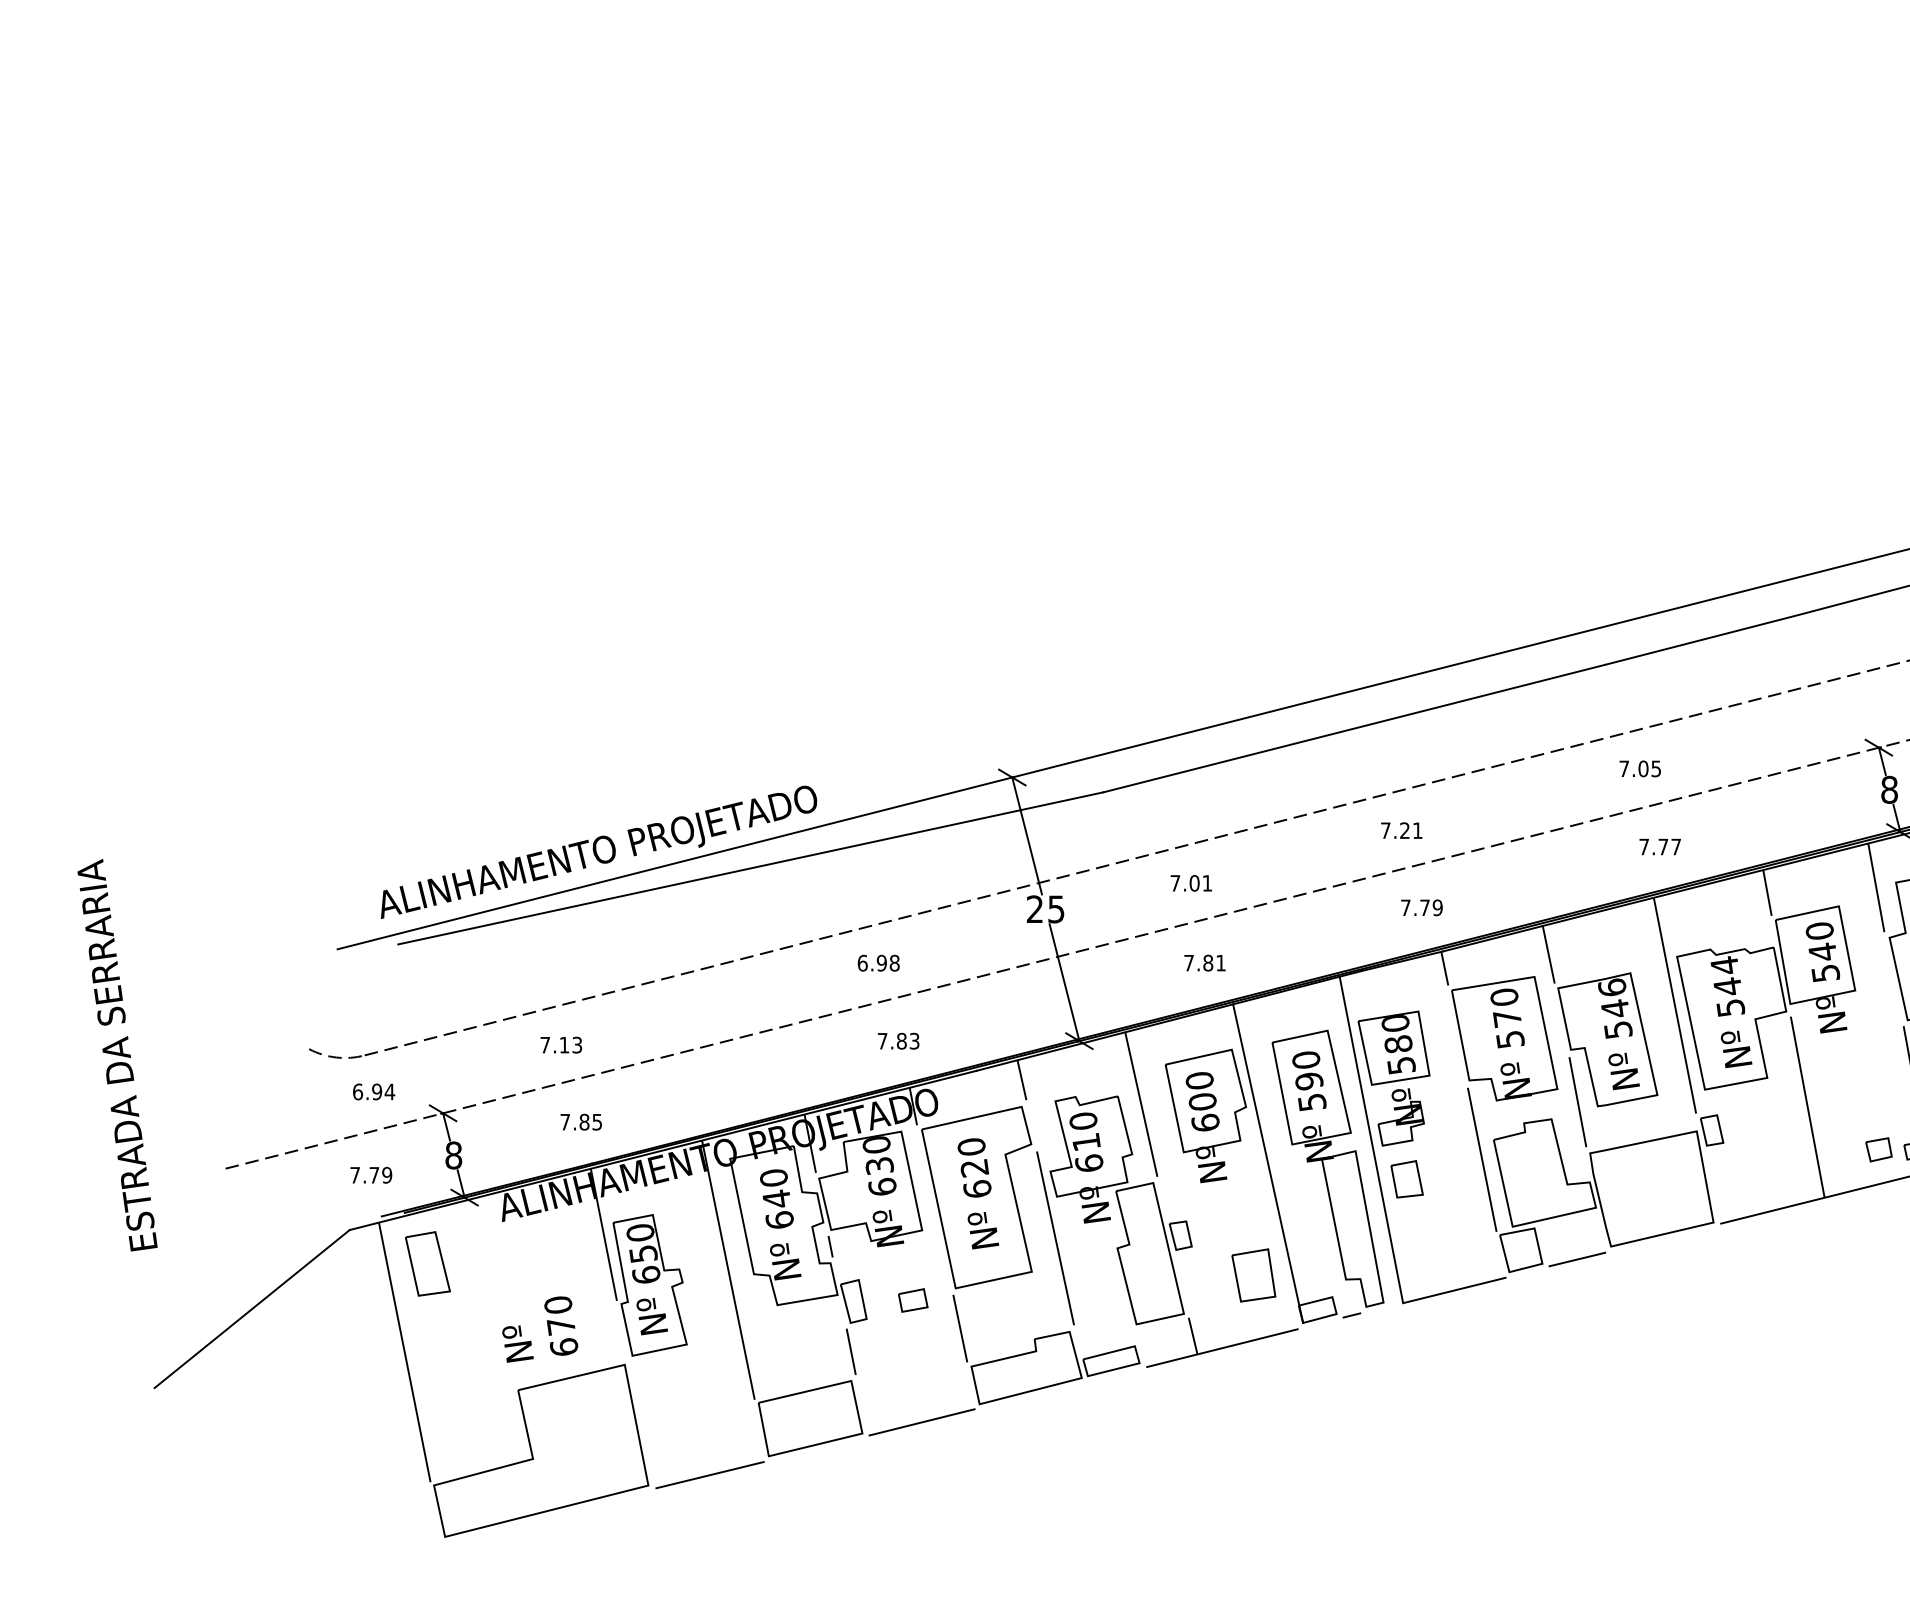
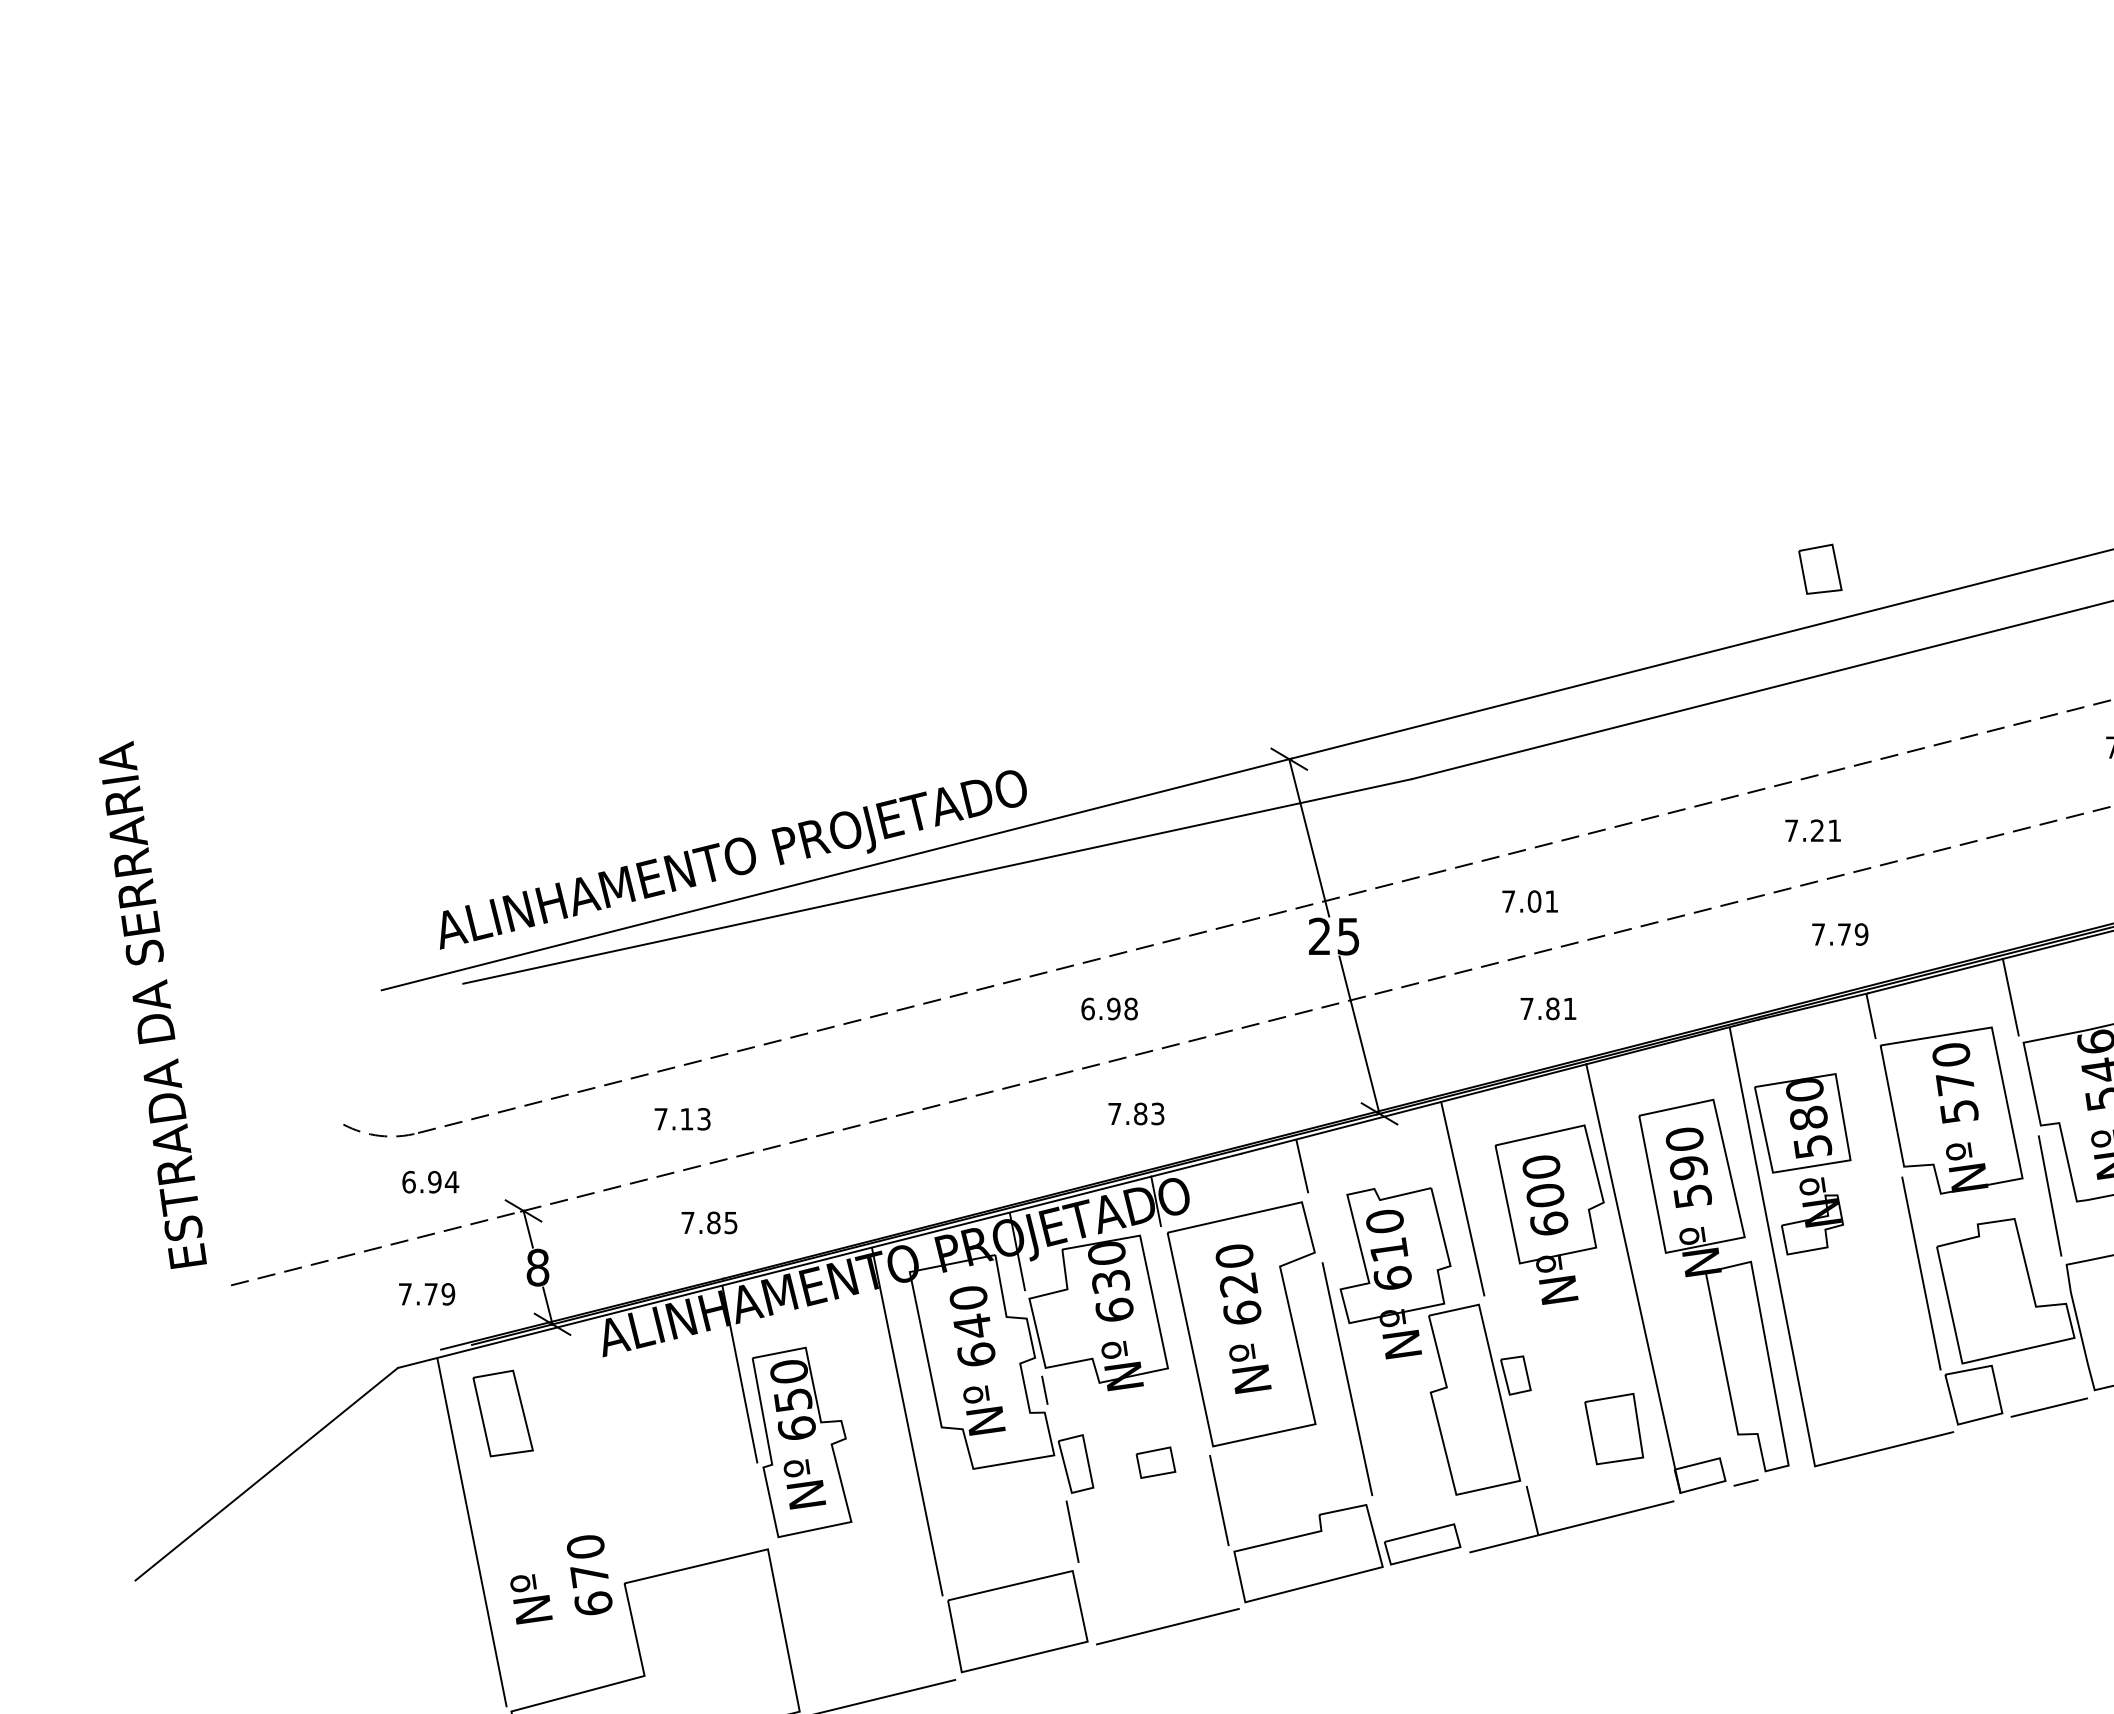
text: (117, 1055) -> (152, 1005), moved
part: (1406, 1179) -> (1819, 569), moved
text: (540, 1329) -> (561, 1579), moved

